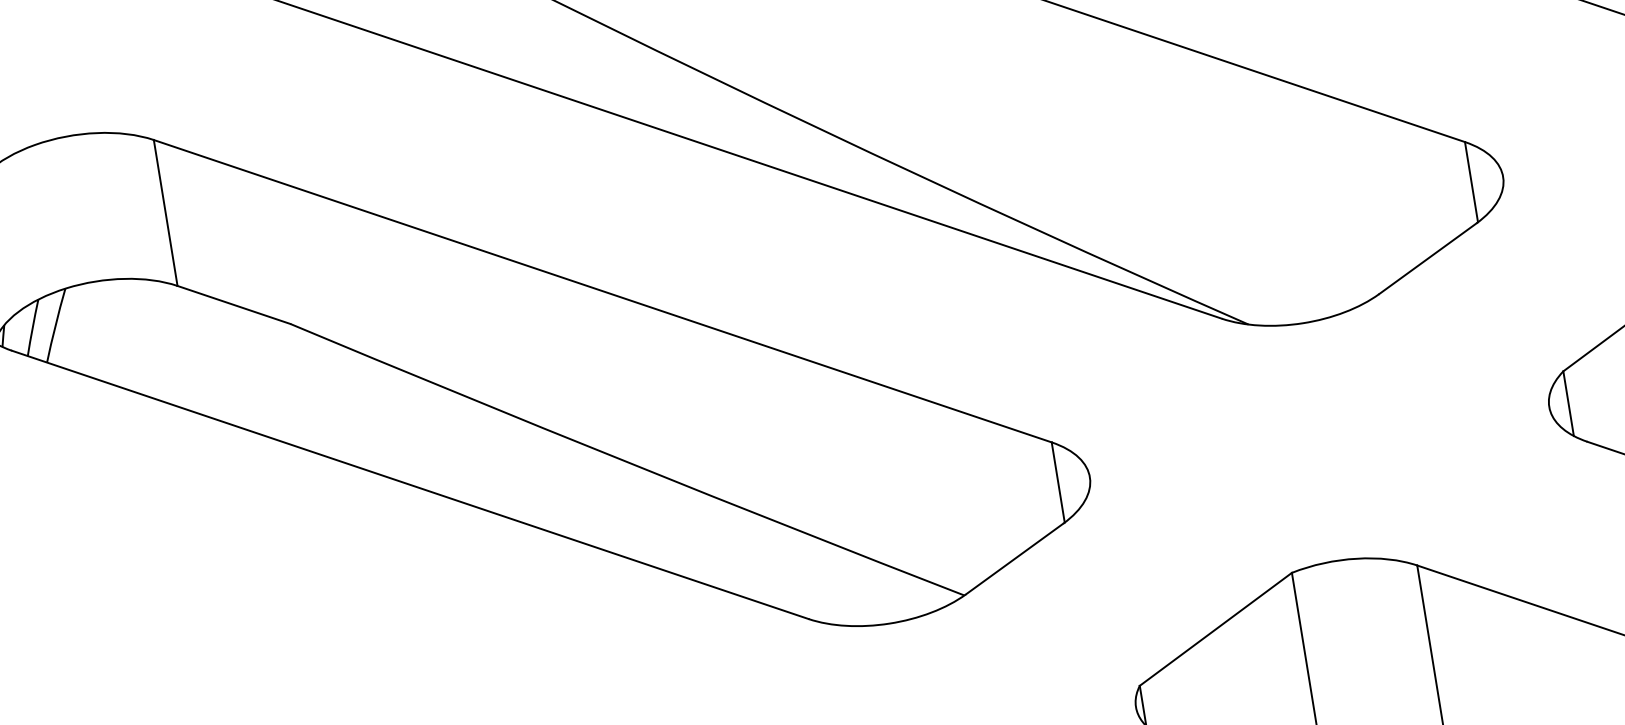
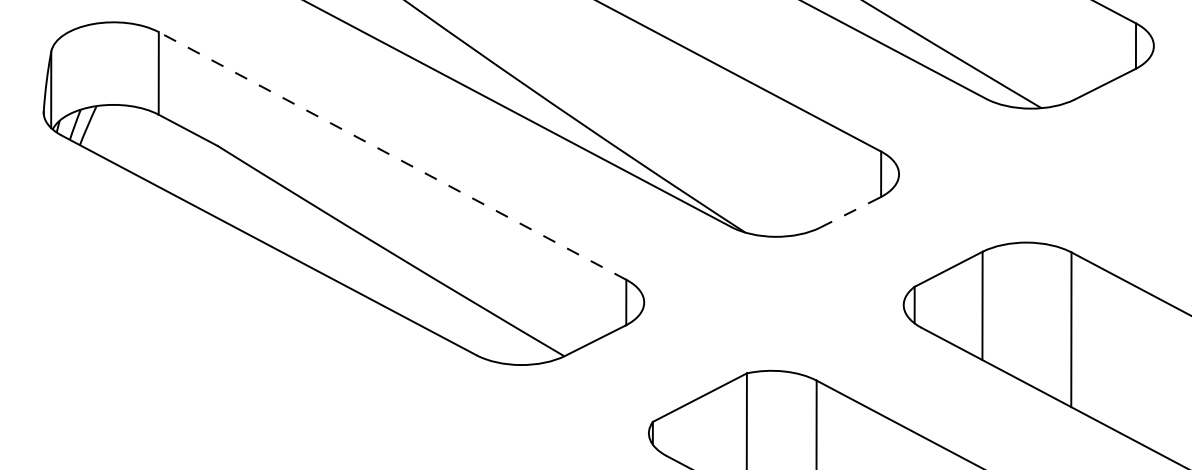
line: (1428, 258) -> (850, 212), solid -> dashed
line: (602, 290) -> (392, 155), solid -> dashed

